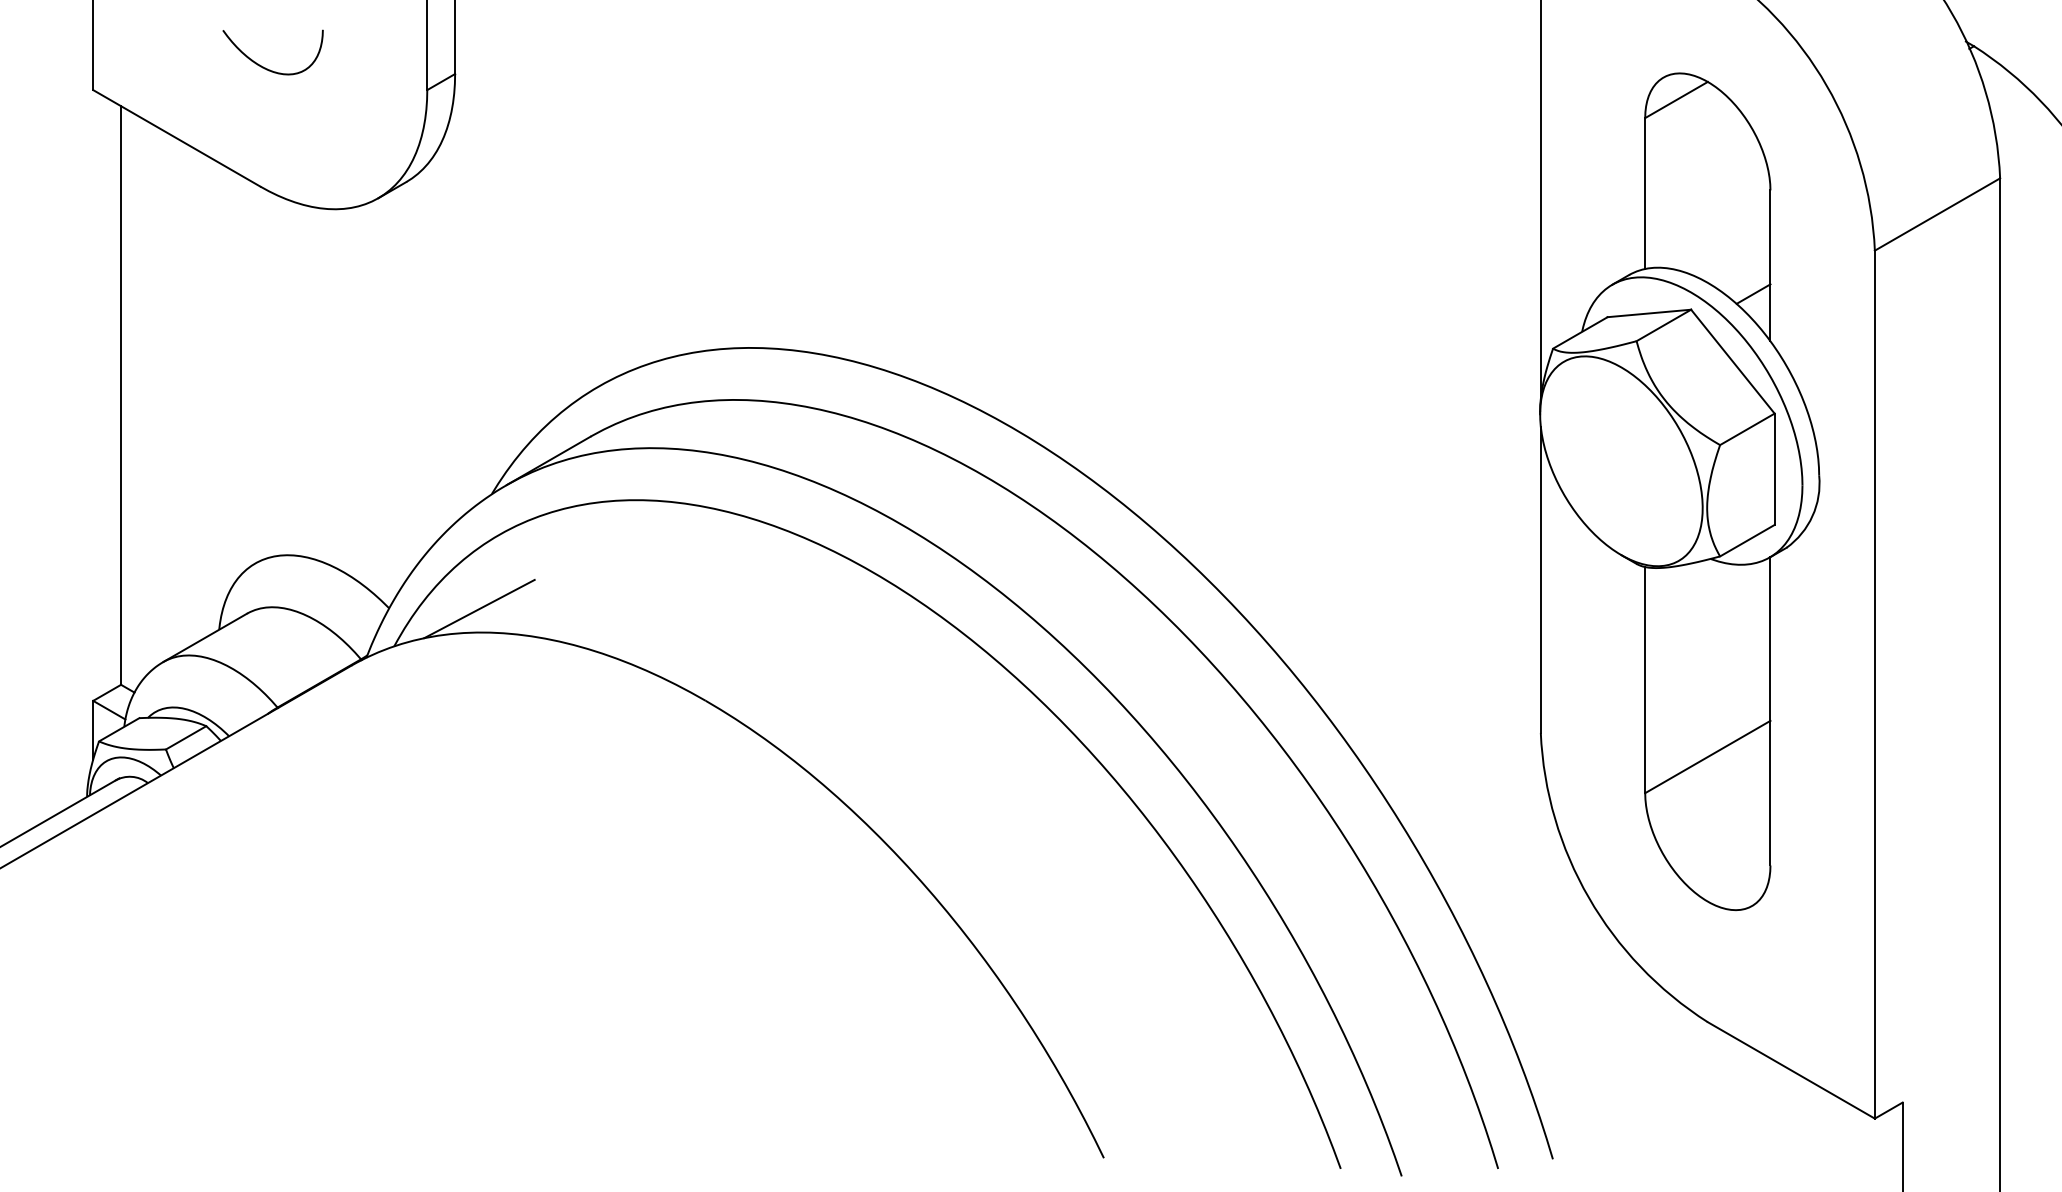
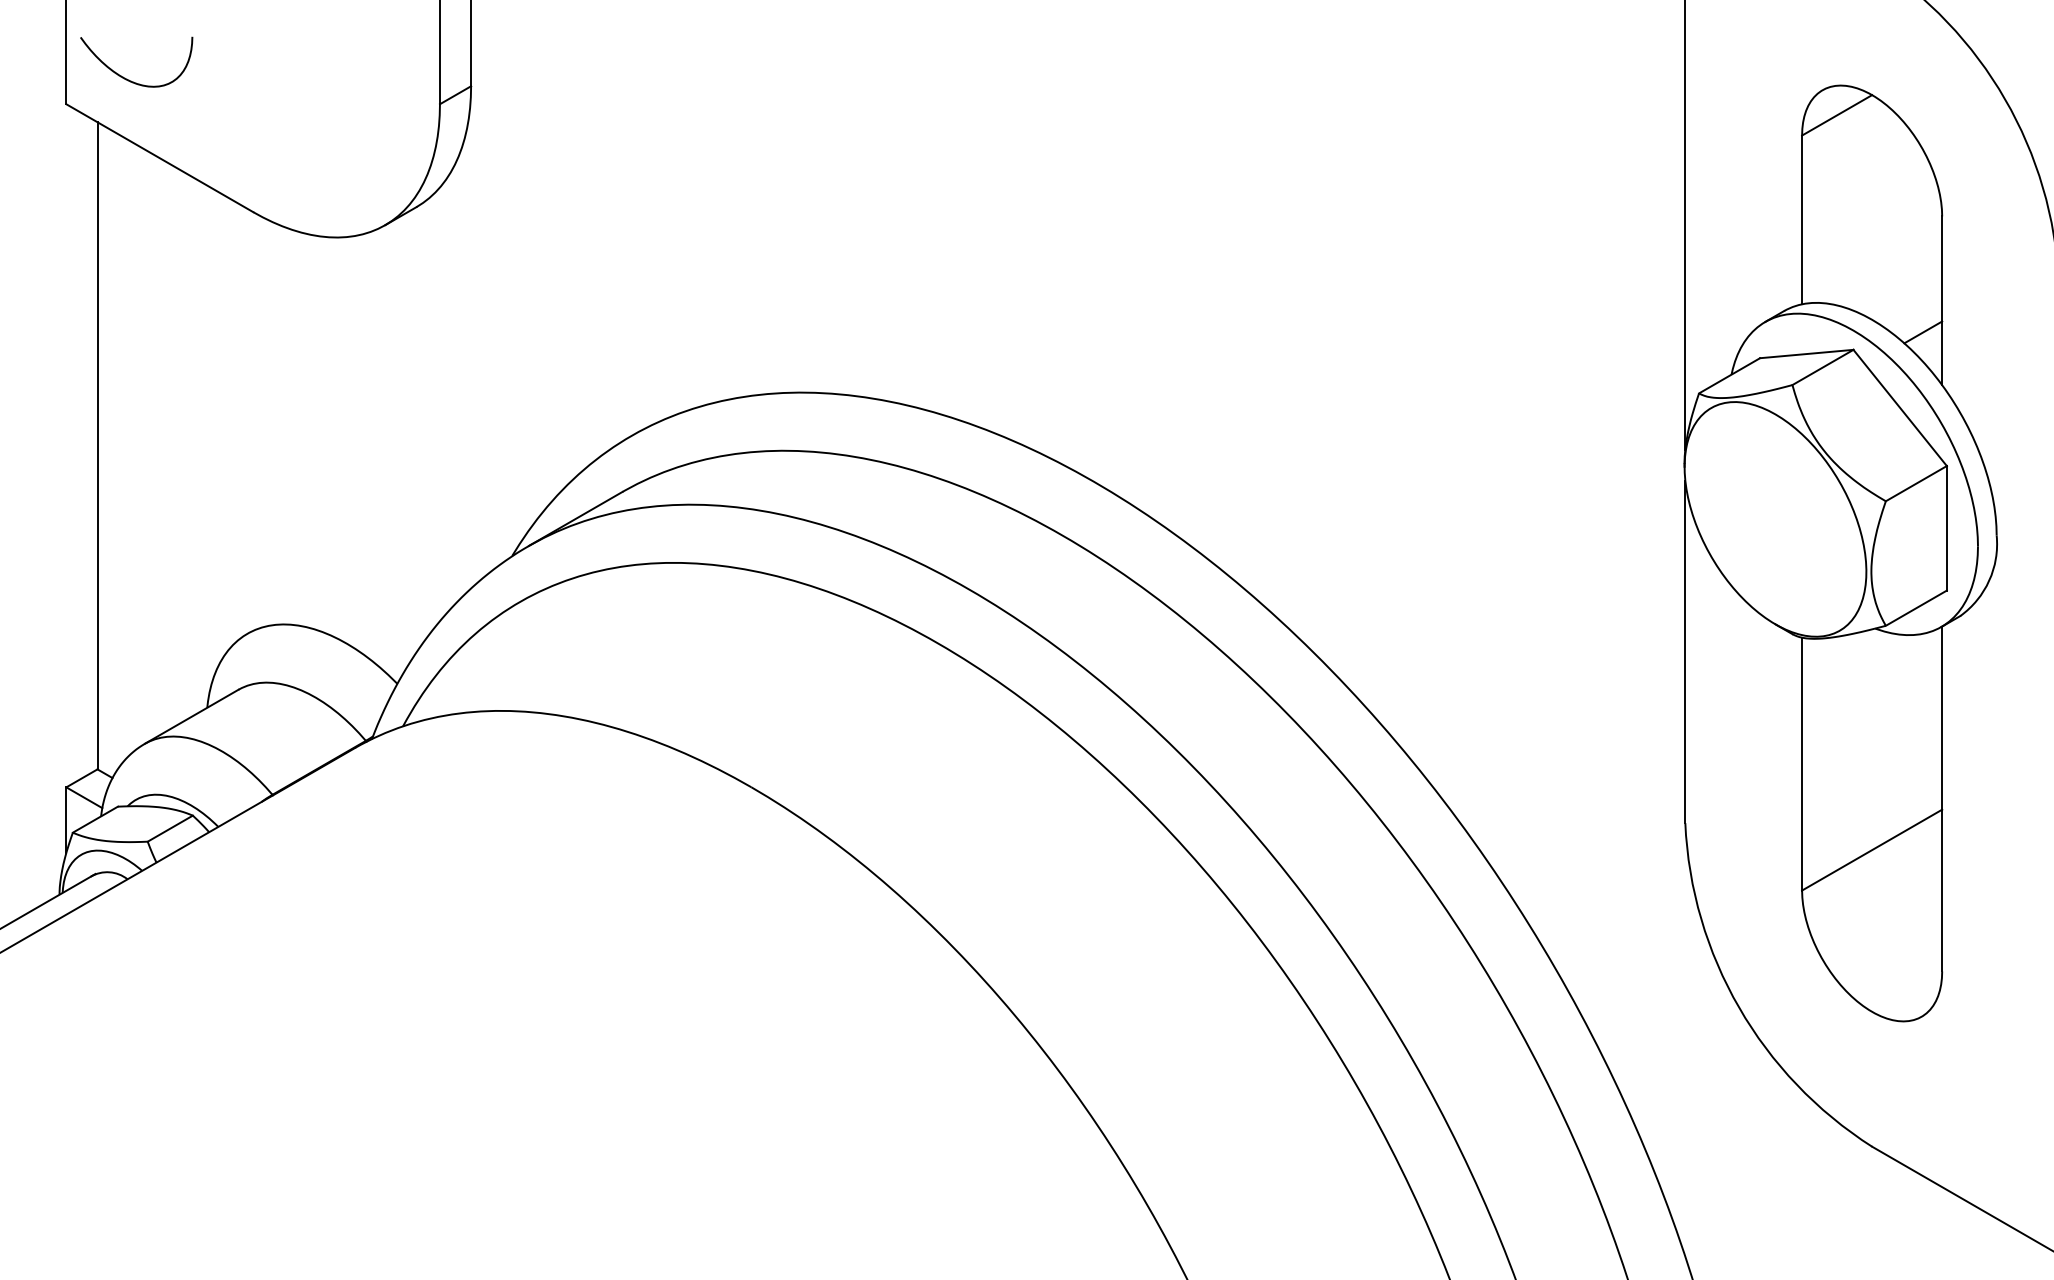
curve: (265, 67) -> (128, 78), moved
line: (479, 608) -> (498, 684), removed

